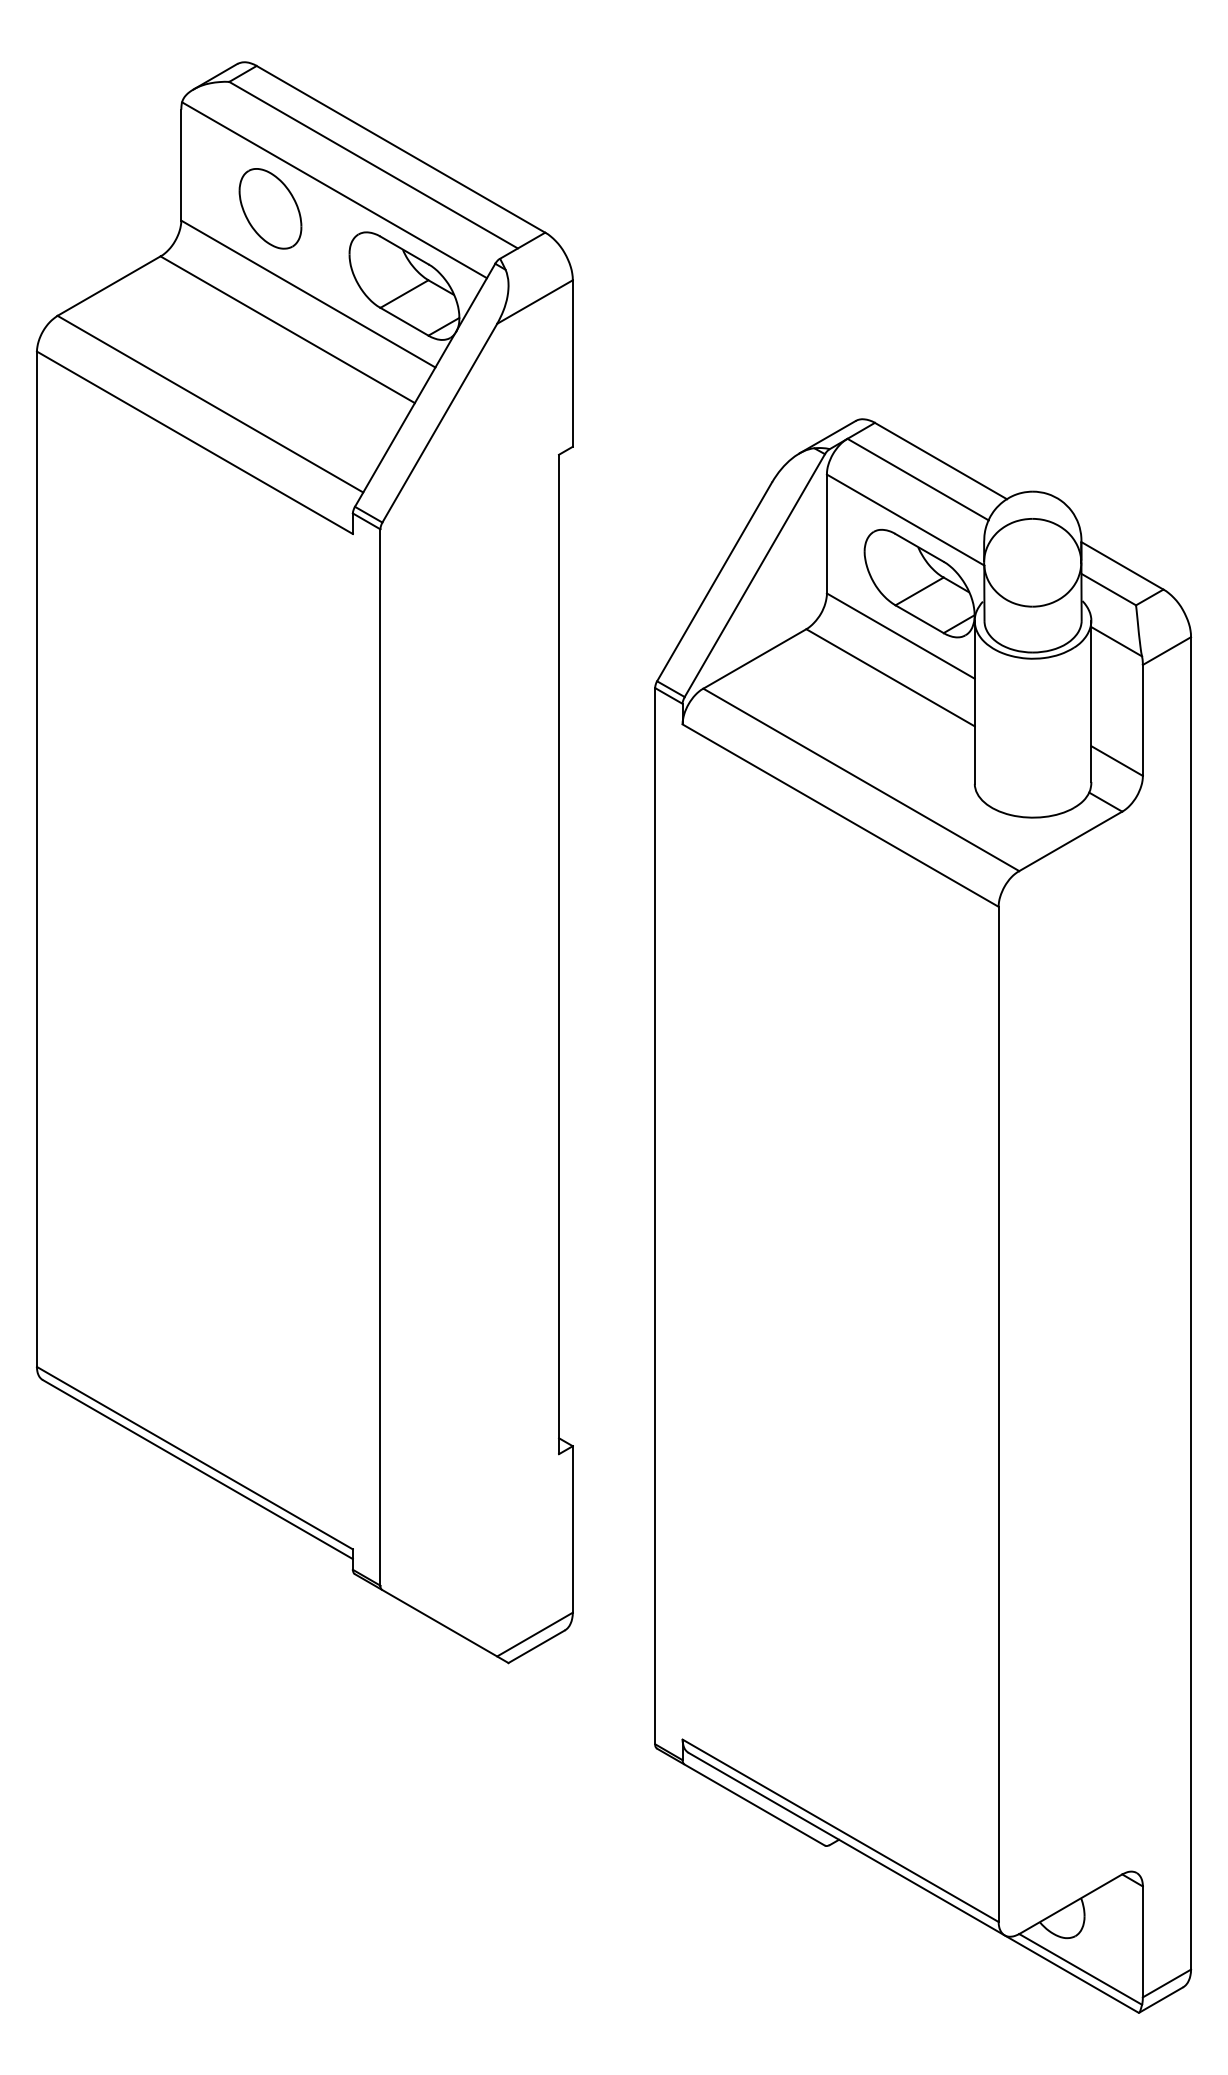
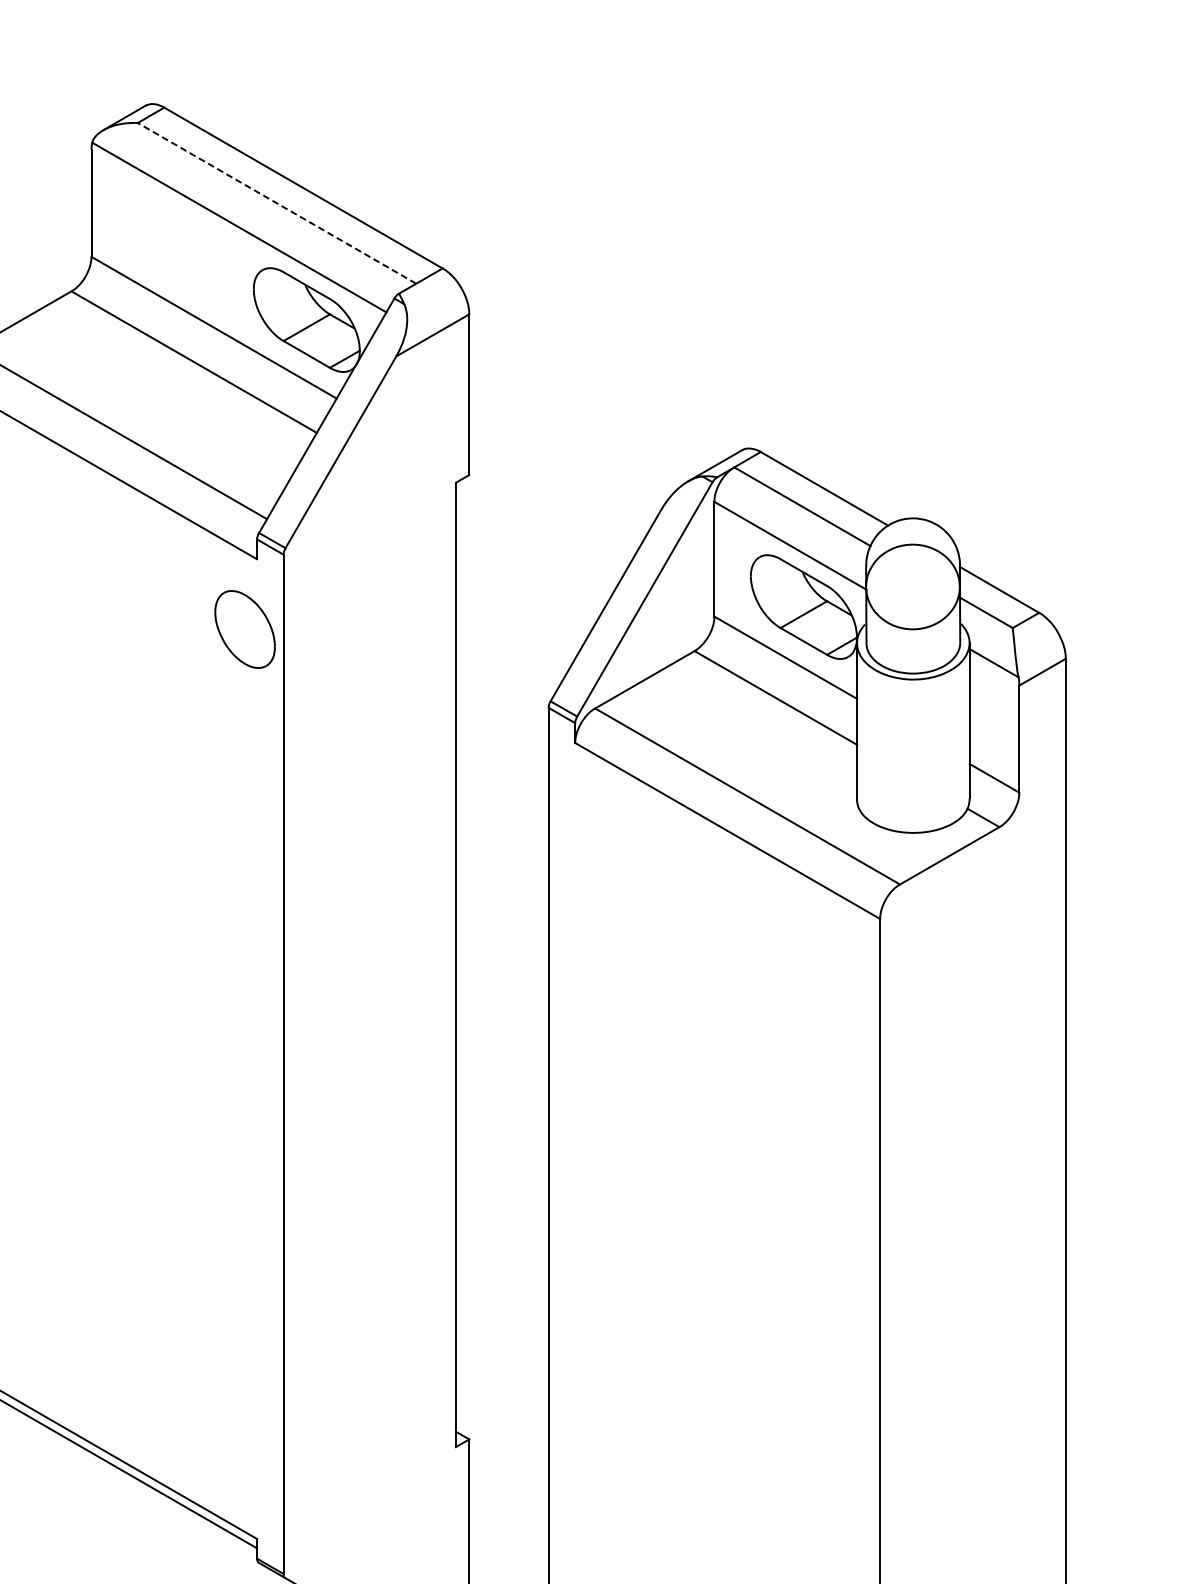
line: (373, 165) -> (276, 203), solid -> dashed
part: (270, 208) -> (245, 629), moved

